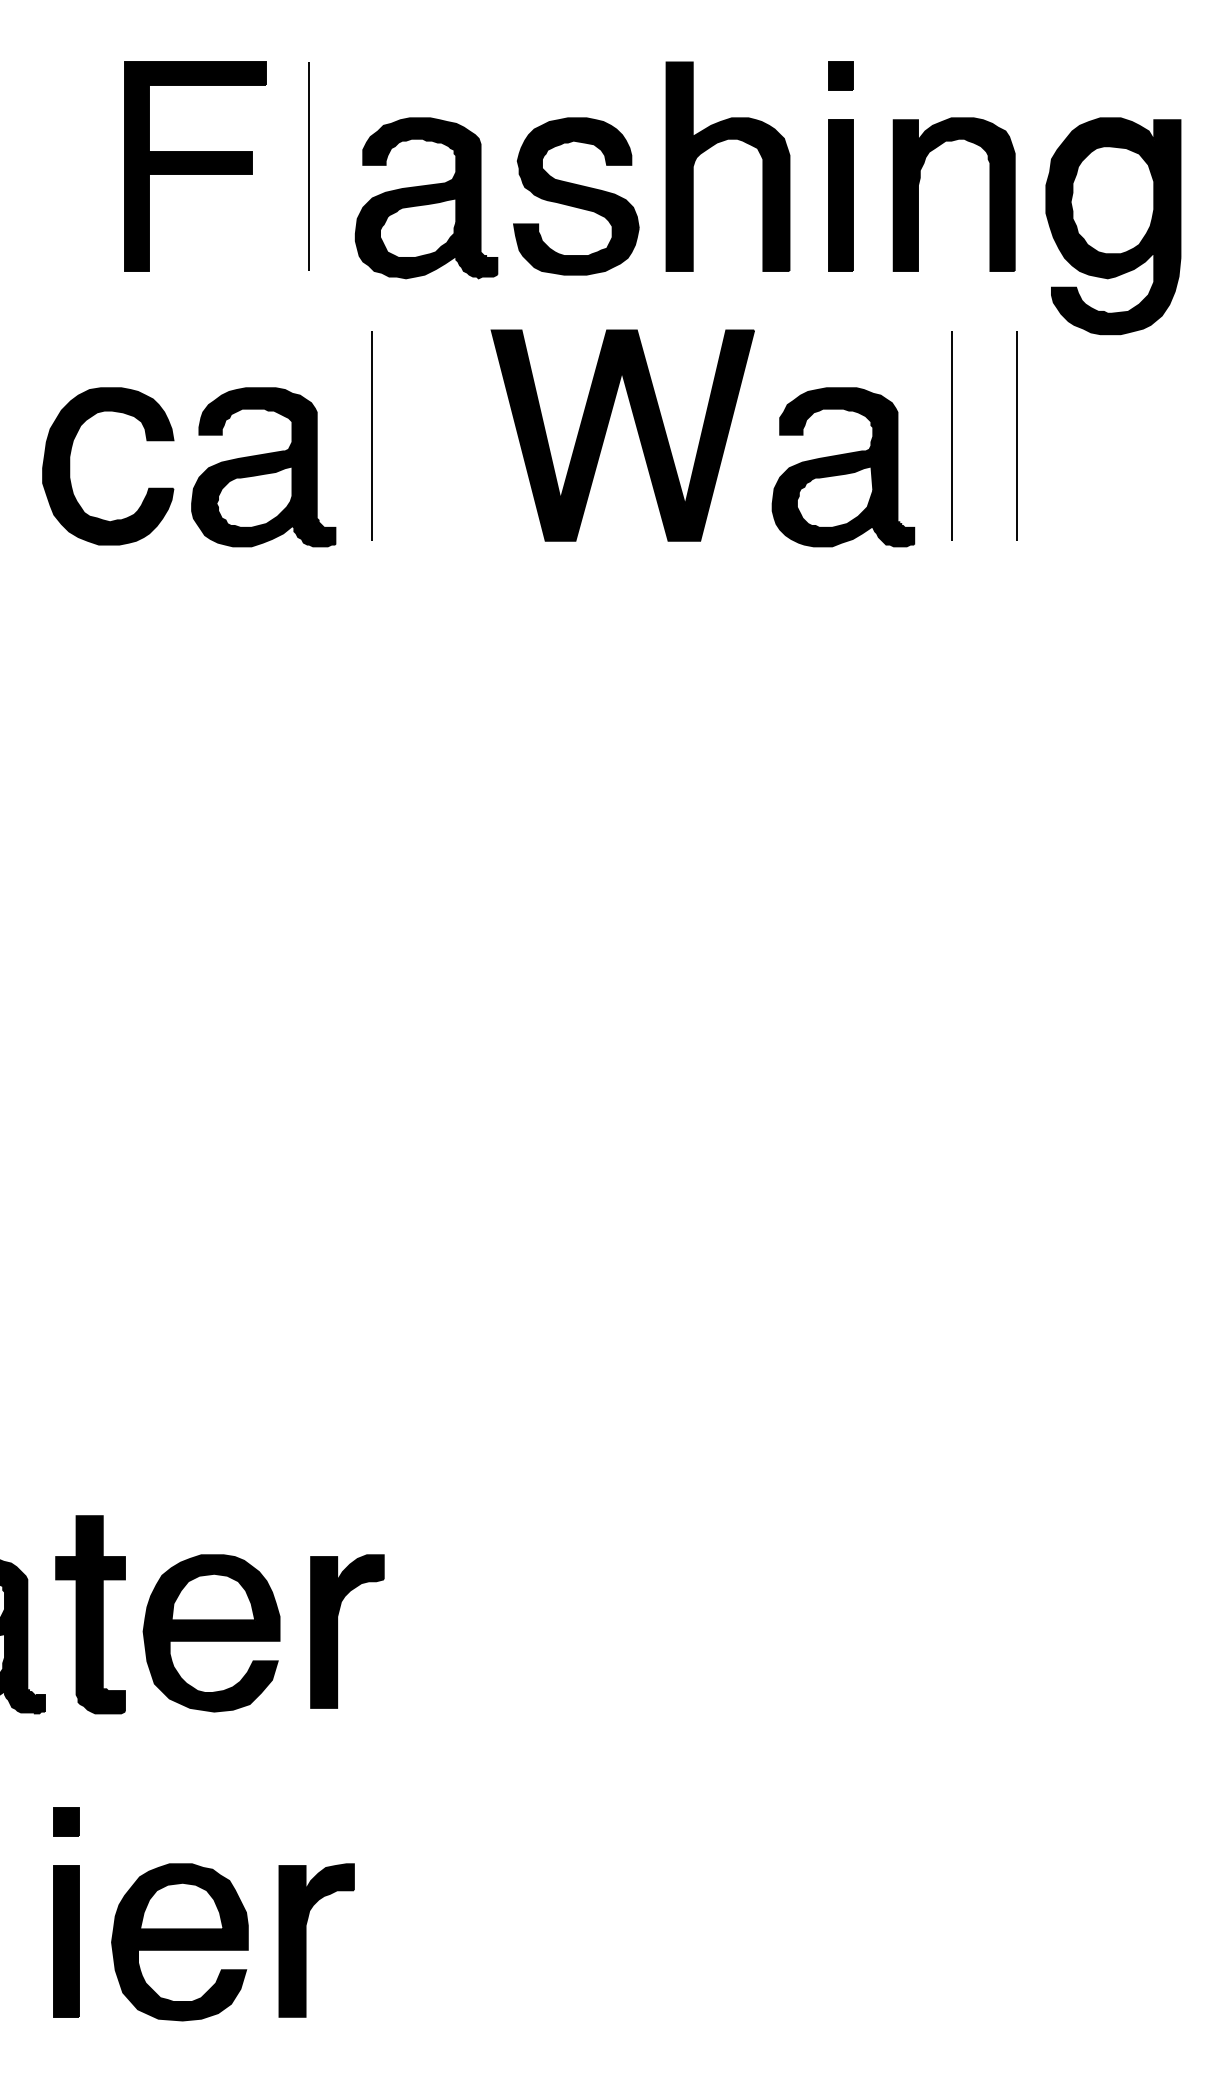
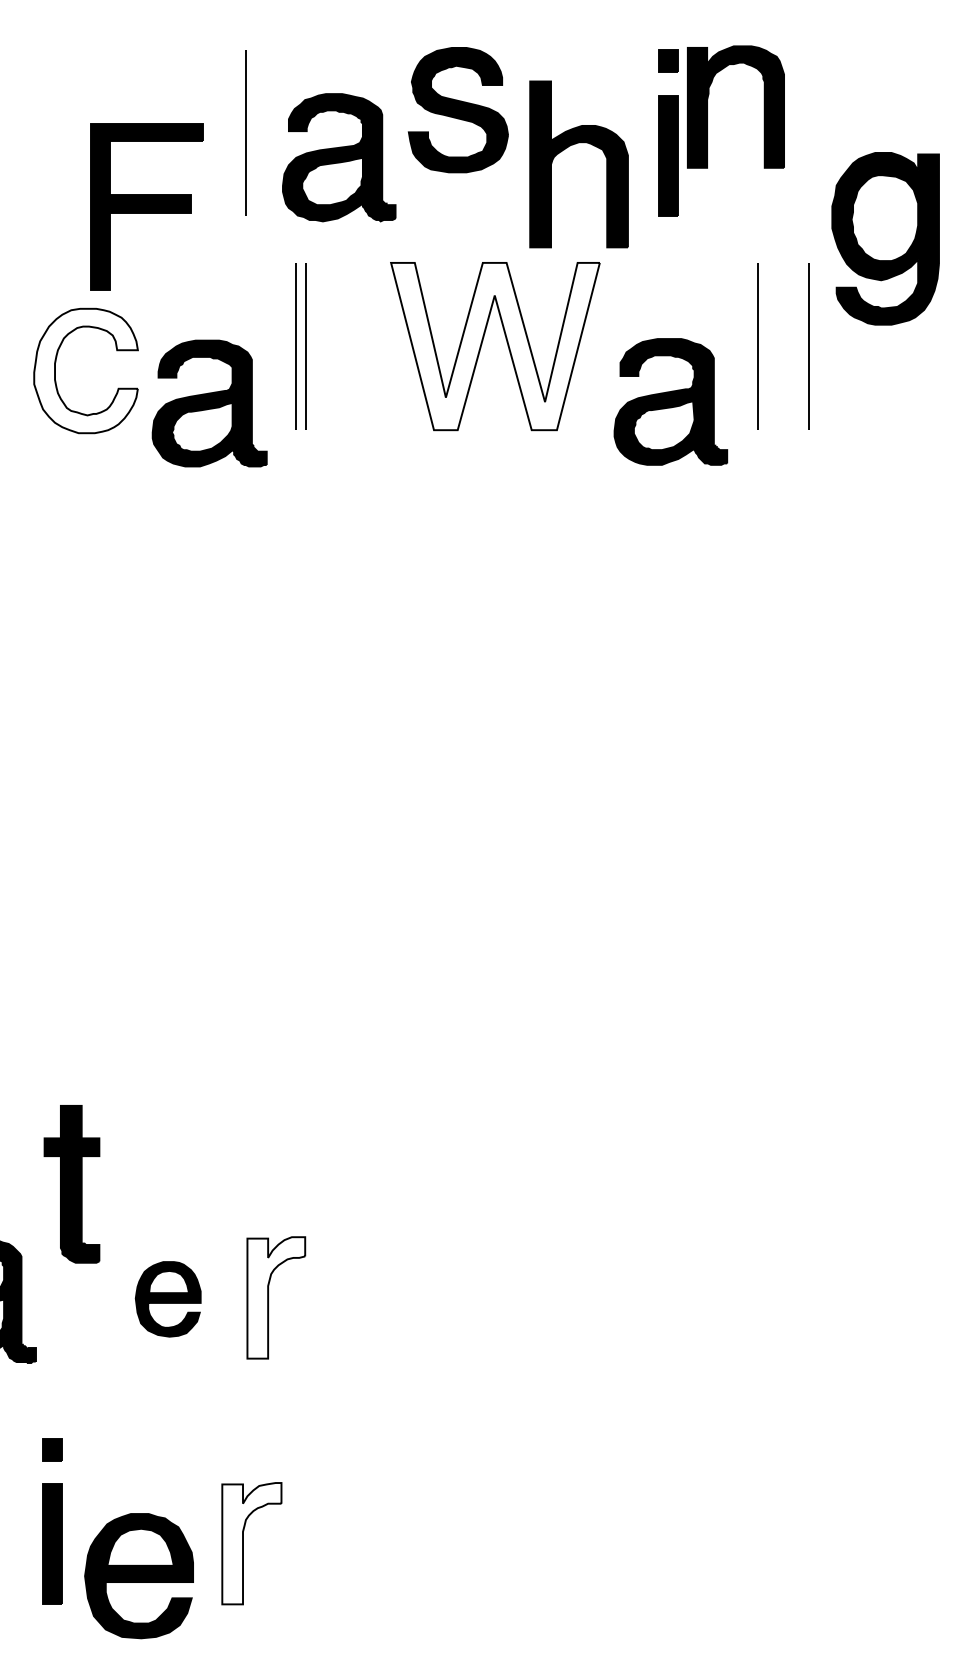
part: (714, 145) -> (568, 147), moved
part: (195, 166) -> (146, 206), moved
part: (918, 194) -> (707, 106), moved
part: (576, 196) -> (458, 110), moved
part: (1113, 226) -> (885, 239), moved
line: (384, 435) -> (305, 346), added
fill: (622, 435) -> (495, 346), removed
fill: (108, 466) -> (86, 371), removed
part: (263, 467) -> (209, 403), moved
part: (843, 467) -> (670, 402), moved
part: (90, 1614) -> (71, 1184), moved
fill: (347, 1631) -> (276, 1297), removed
part: (211, 1633) -> (168, 1299), size x0.6
fill: (316, 1940) -> (251, 1543), removed
part: (179, 1942) -> (138, 1576), moved

